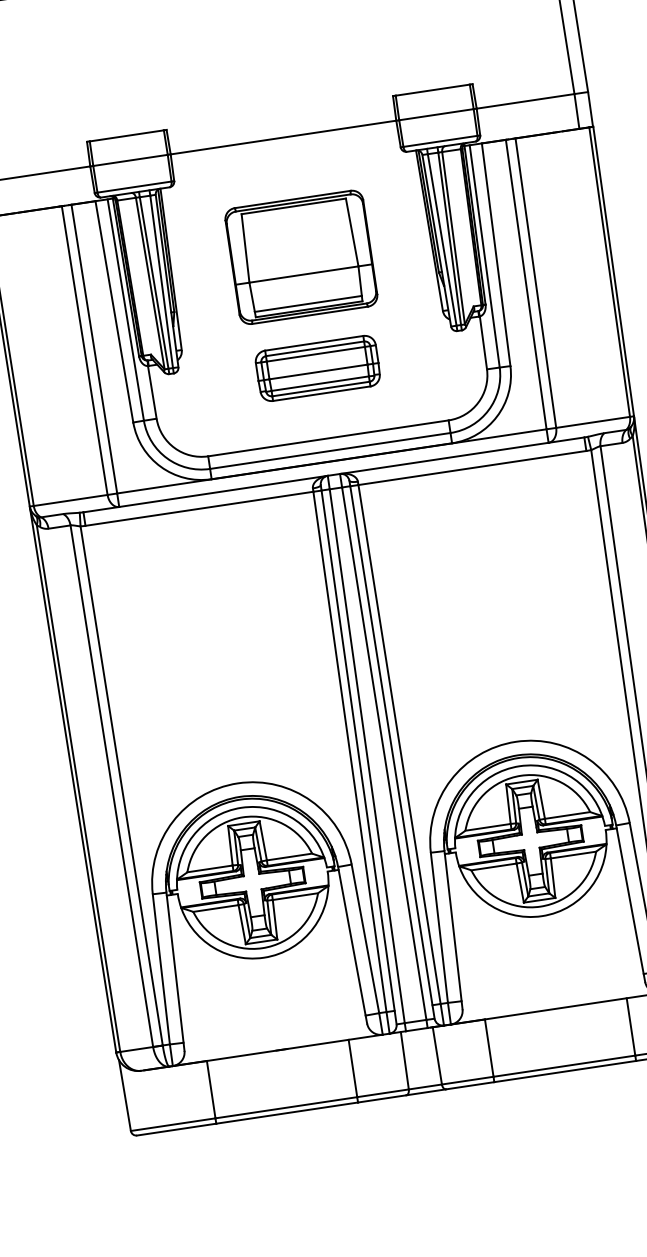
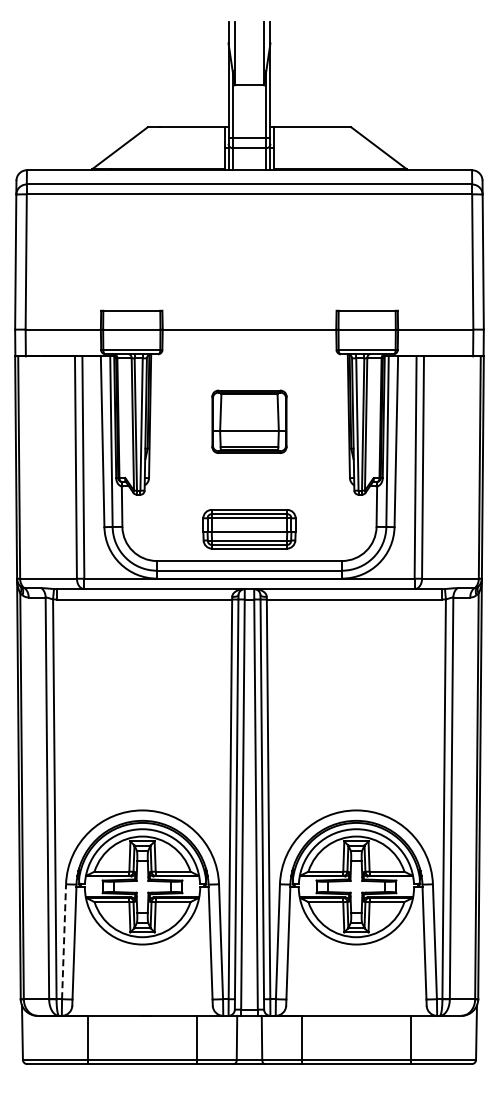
part: (301, 256) -> (249, 421), size x0.7
part: (318, 368) -> (249, 529), moved
line: (161, 968) -> (64, 941), solid -> dashed

